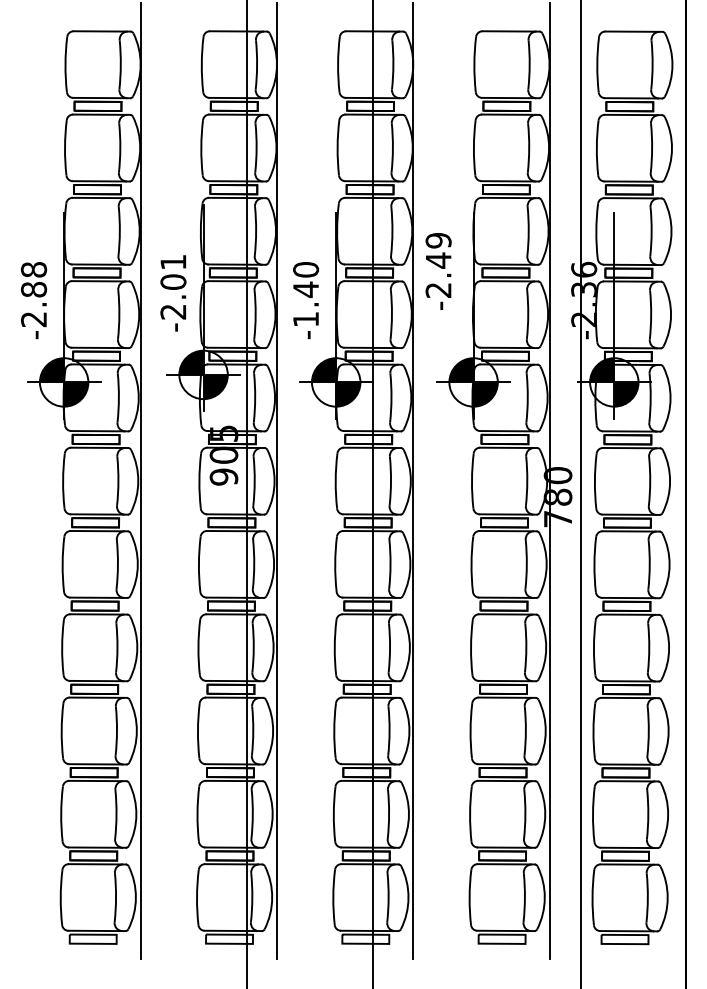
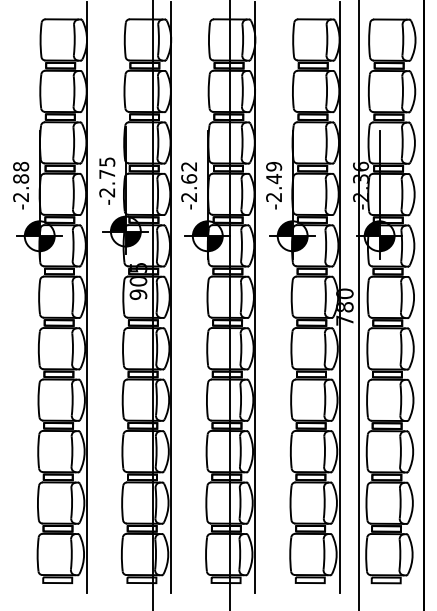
text: (439, 271) -> (274, 185), moved
text: (173, 272) -> (107, 168), -2.01 -> -2.75
text: (306, 293) -> (189, 181), -1.40 -> -2.62

